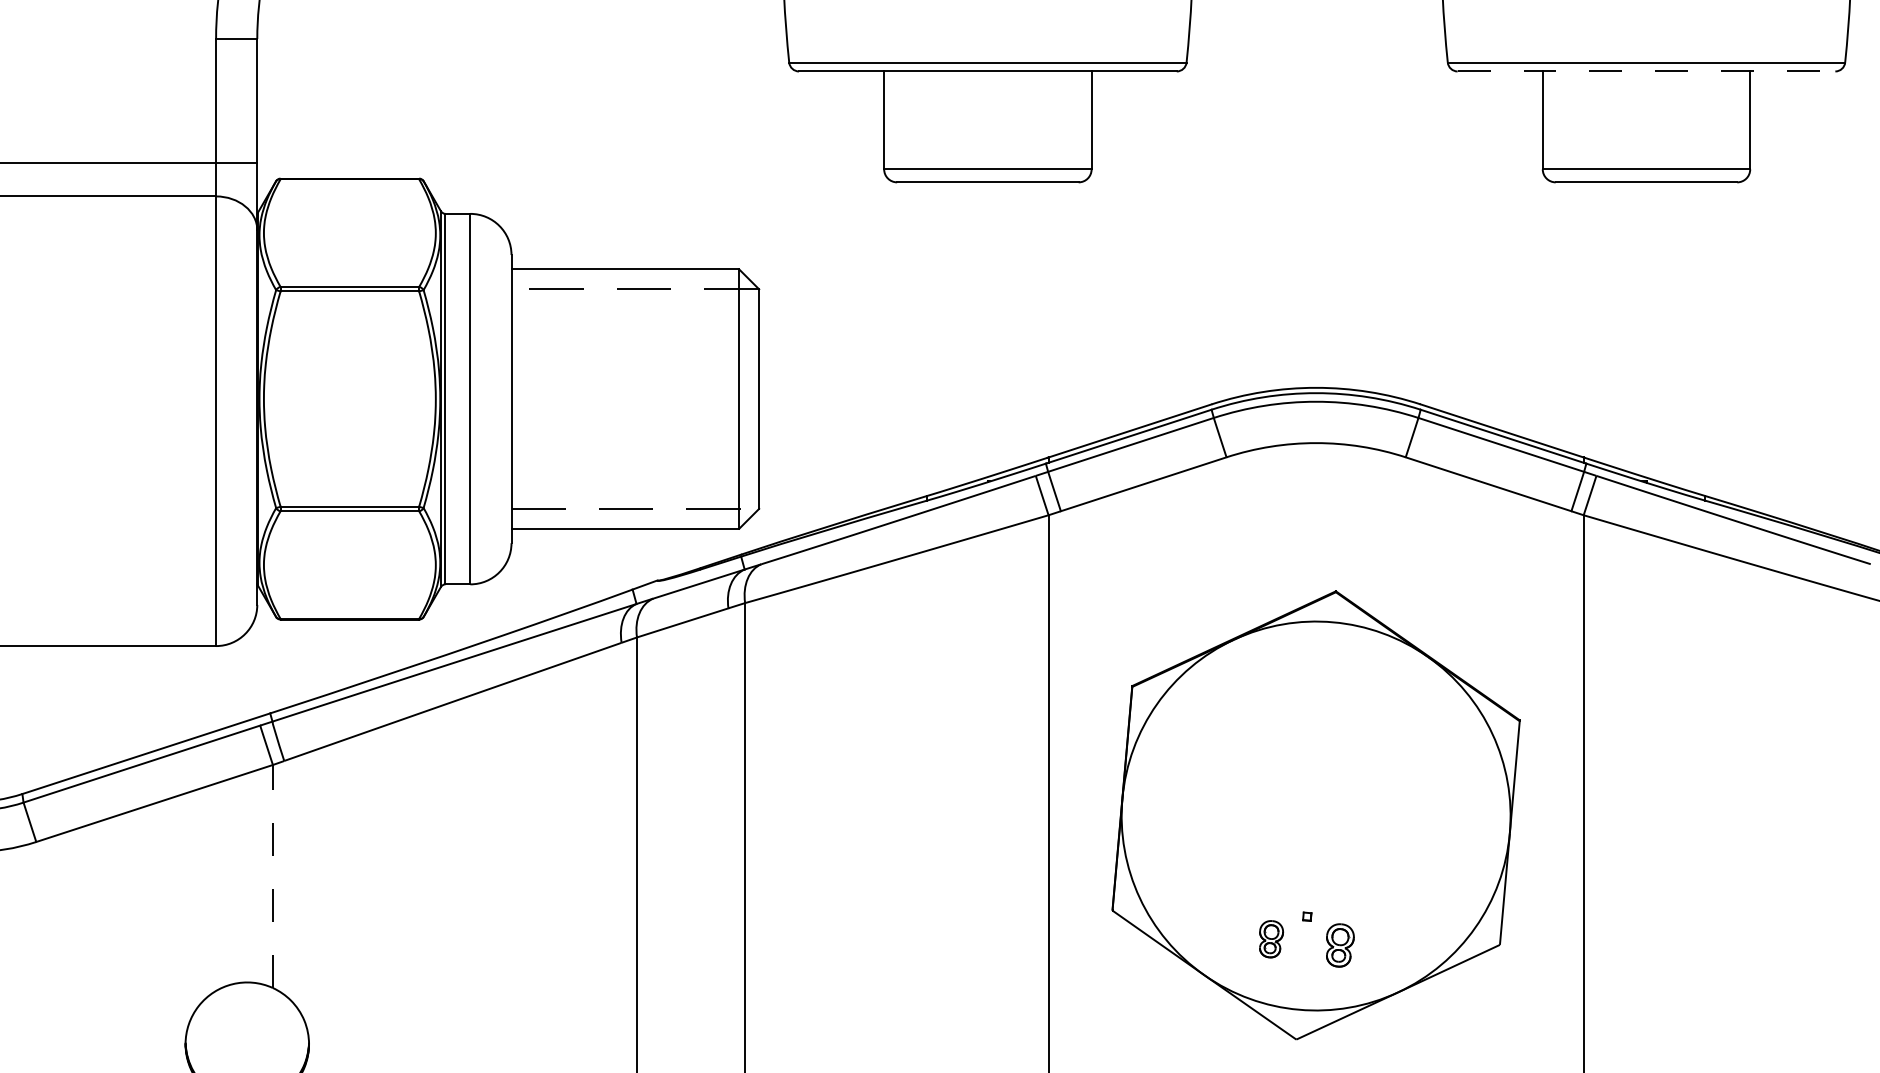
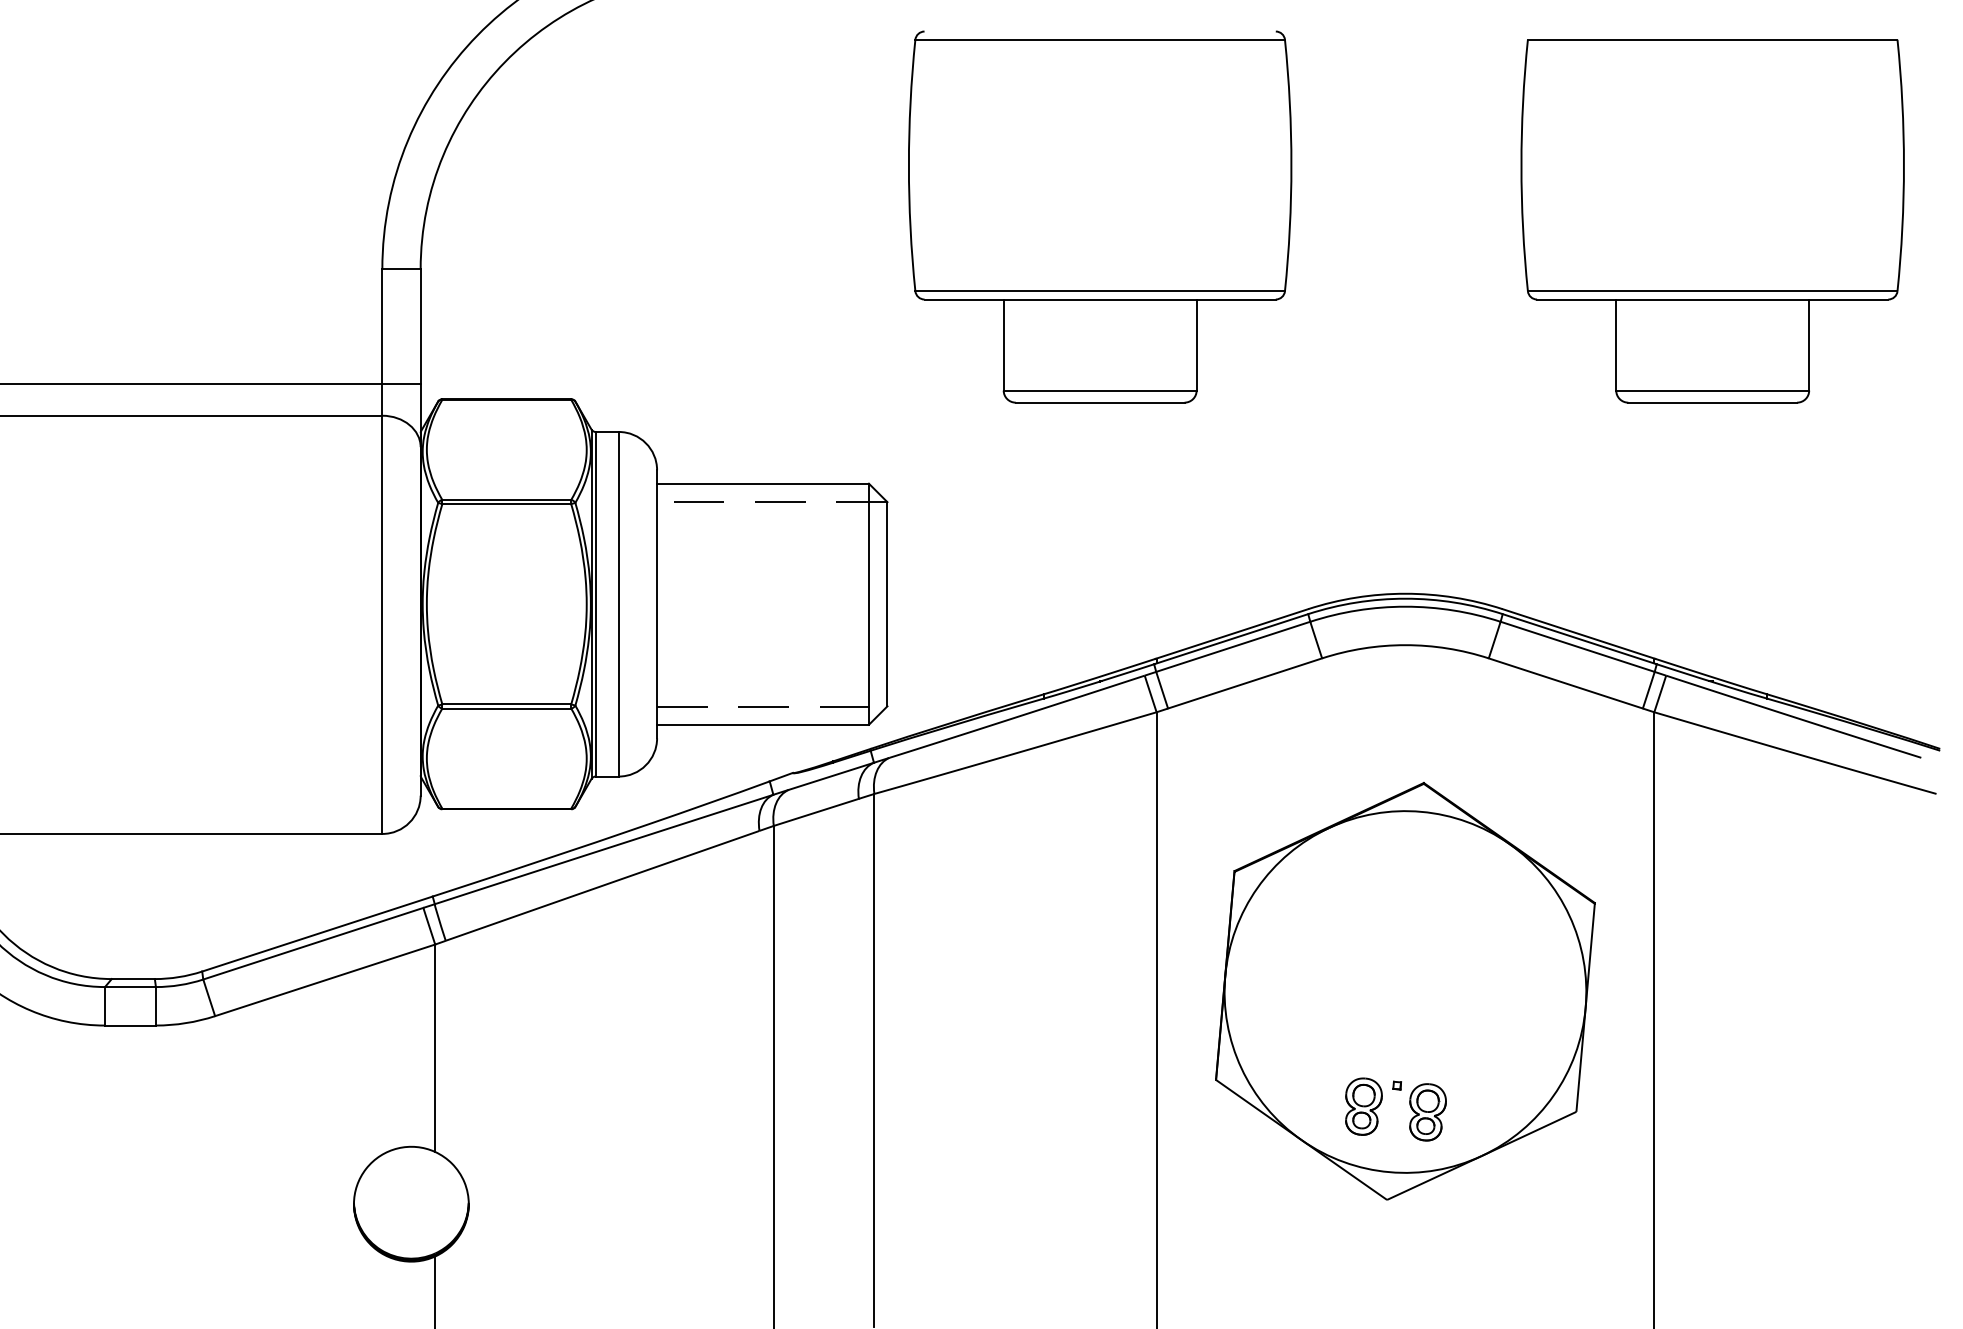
line: (1646, 71) -> (1712, 299), dashed -> solid
line: (273, 876) -> (435, 1048), dashed -> solid
part: (1271, 939) -> (1363, 1106), size x1.67
part: (1339, 945) -> (1427, 1112), size x1.43

